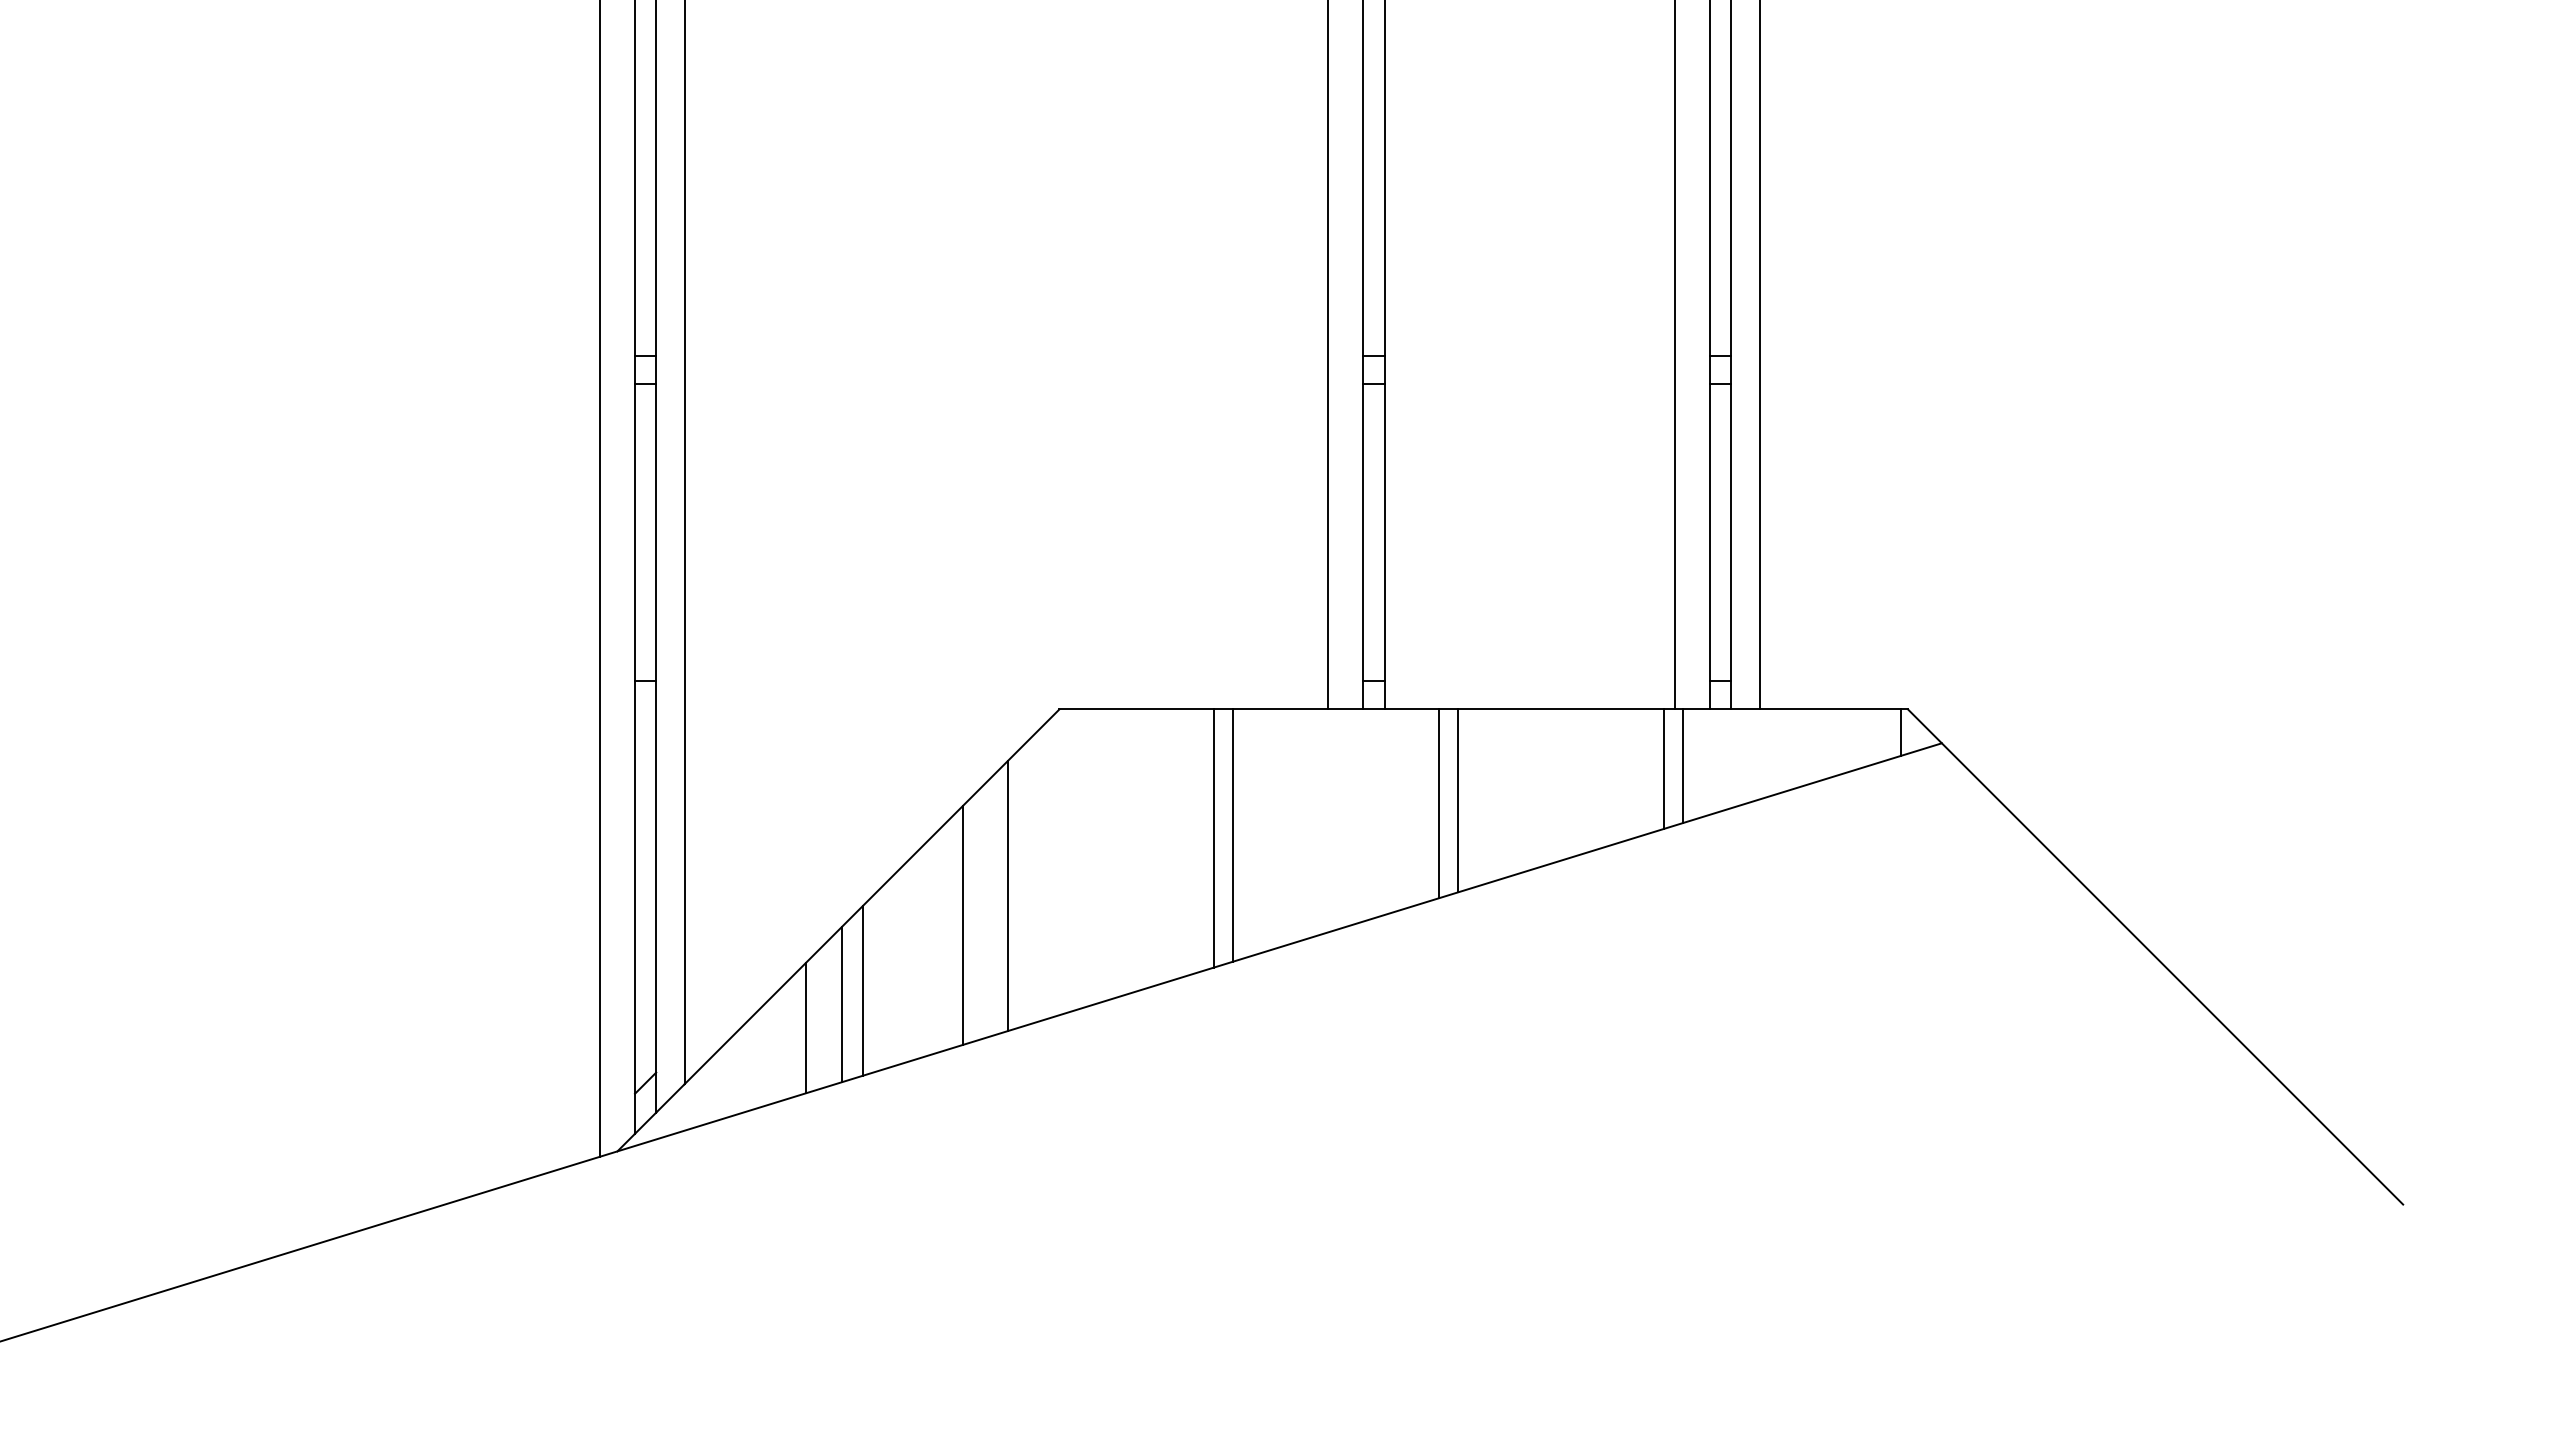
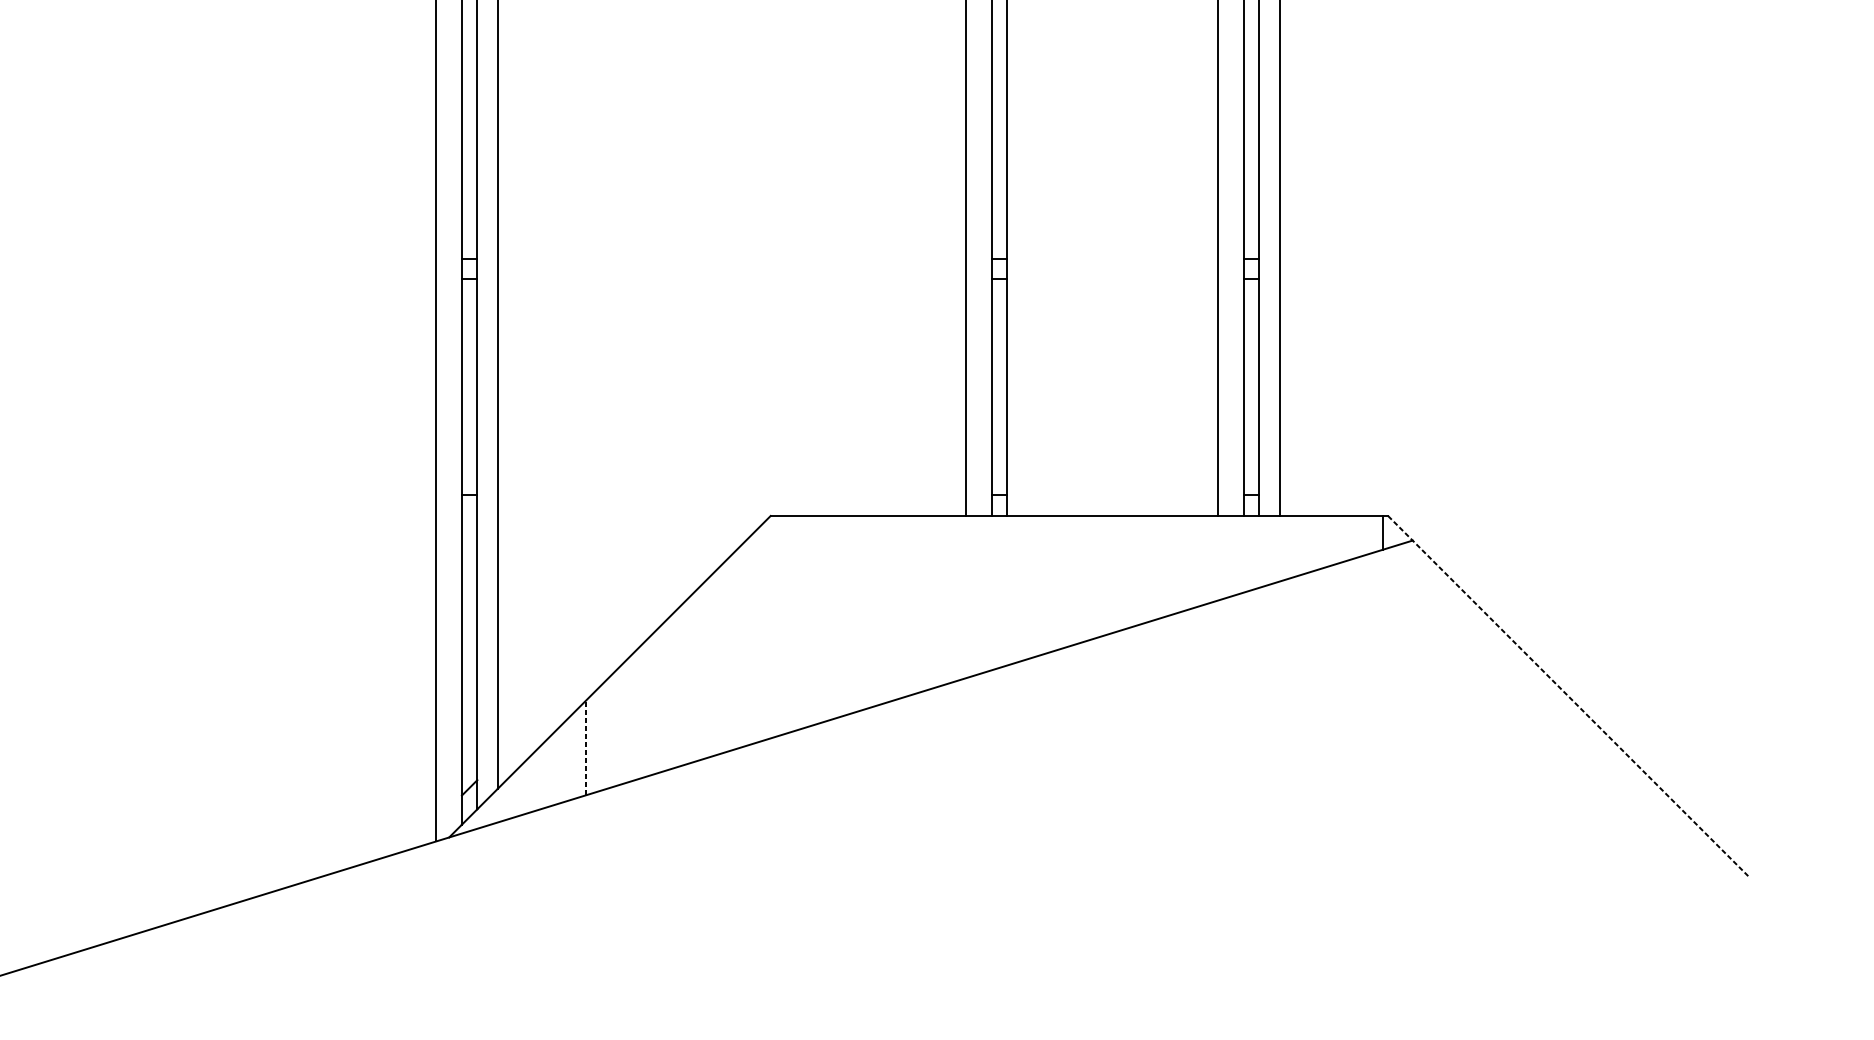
line: (1683, 766) -> (1224, 557), removed
line: (1663, 769) -> (1210, 559), removed
line: (1458, 800) -> (1061, 582), removed
line: (1438, 803) -> (1046, 584), removed
line: (1233, 835) -> (897, 607), removed
line: (1213, 838) -> (882, 609), removed
line: (1008, 895) -> (733, 651), removed
line: (962, 924) -> (700, 672), removed
line: (2155, 956) -> (1568, 695), solid -> dashed
line: (863, 990) -> (628, 720), removed
line: (842, 1004) -> (612, 730), removed
line: (806, 1027) -> (586, 747), solid -> dashed

